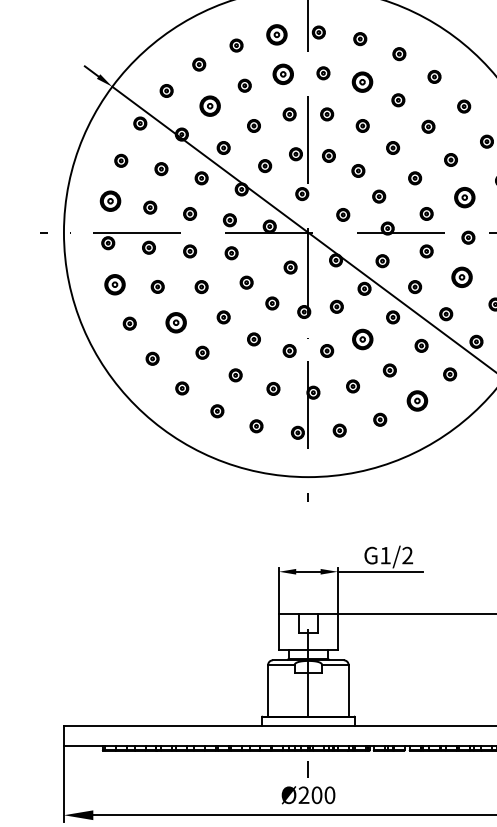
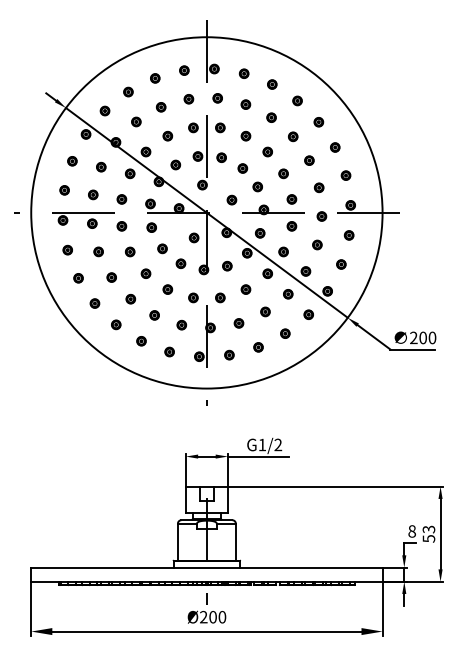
part: (277, 34) -> (184, 70), size x0.62
part: (282, 74) -> (188, 99), size x0.62
part: (362, 81) -> (245, 104), size x0.62
part: (210, 105) -> (136, 121), size x0.62
part: (463, 197) -> (318, 187), size x0.62
part: (110, 201) -> (64, 190), size x0.62
part: (462, 276) -> (317, 244), size x0.62
part: (114, 283) -> (67, 249), size x0.62
part: (175, 322) -> (111, 277), size x0.62
part: (362, 339) -> (245, 289), size x0.62
part: (417, 400) -> (285, 333), size x0.62

